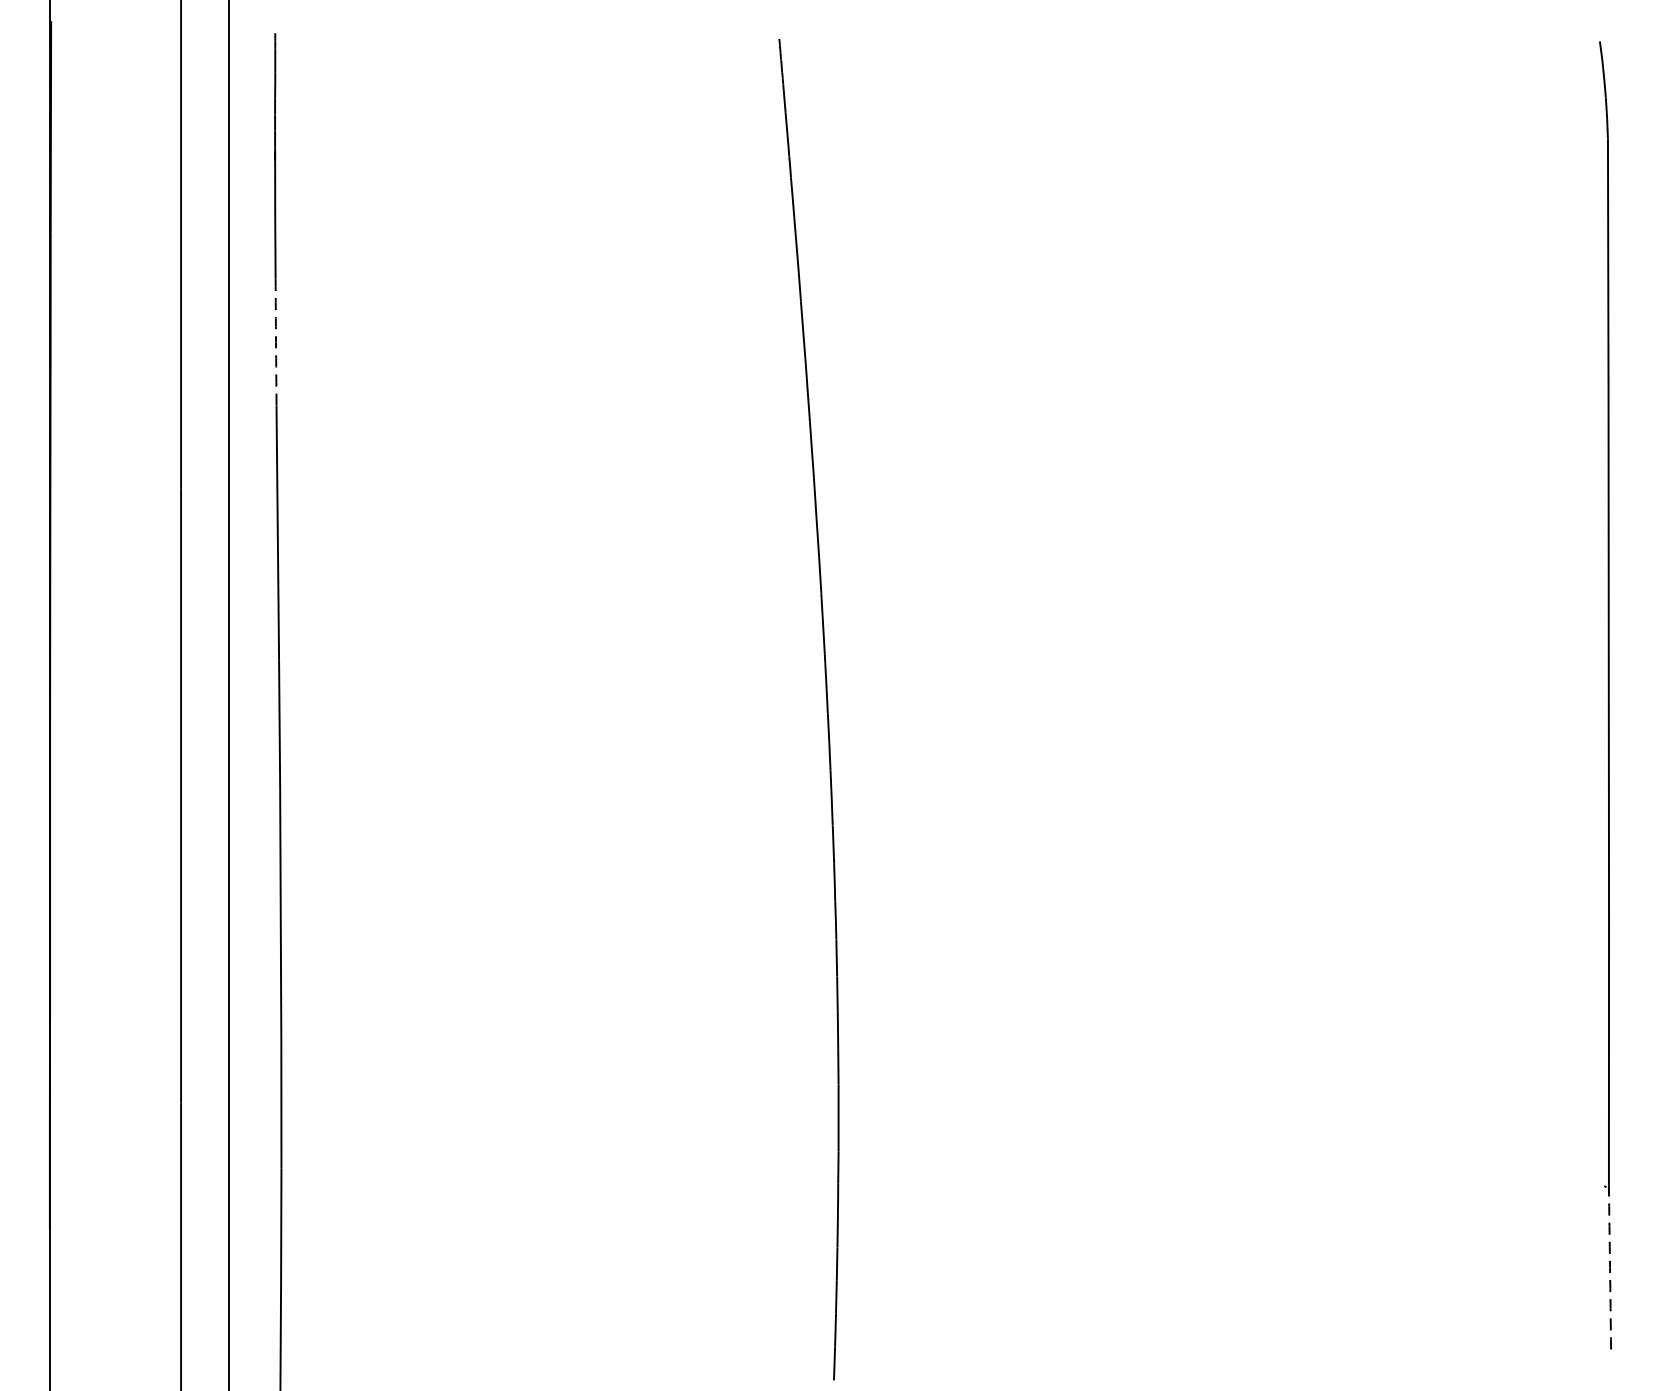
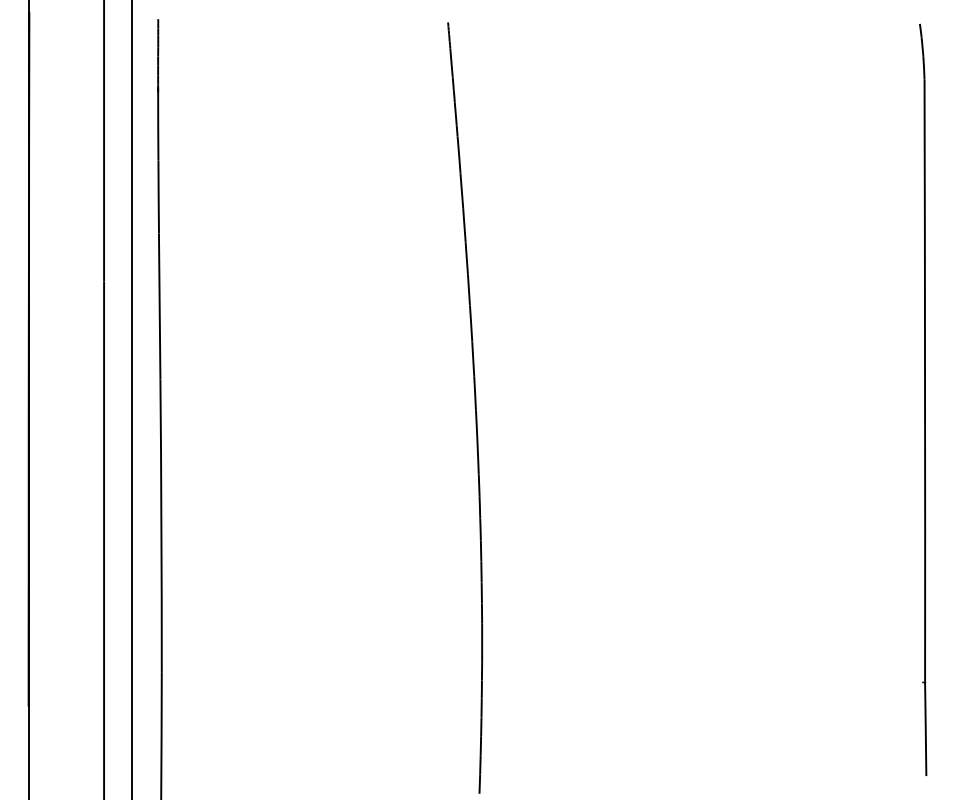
arc: (275, 341) -> (158, 196), dashed -> solid
arc: (1609, 1268) -> (925, 729), dashed -> solid

